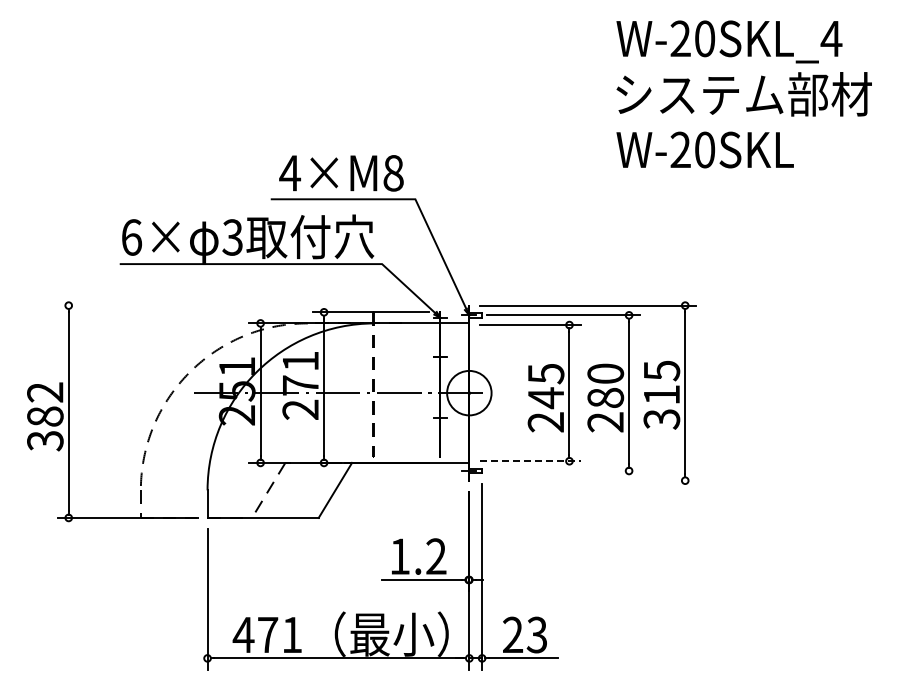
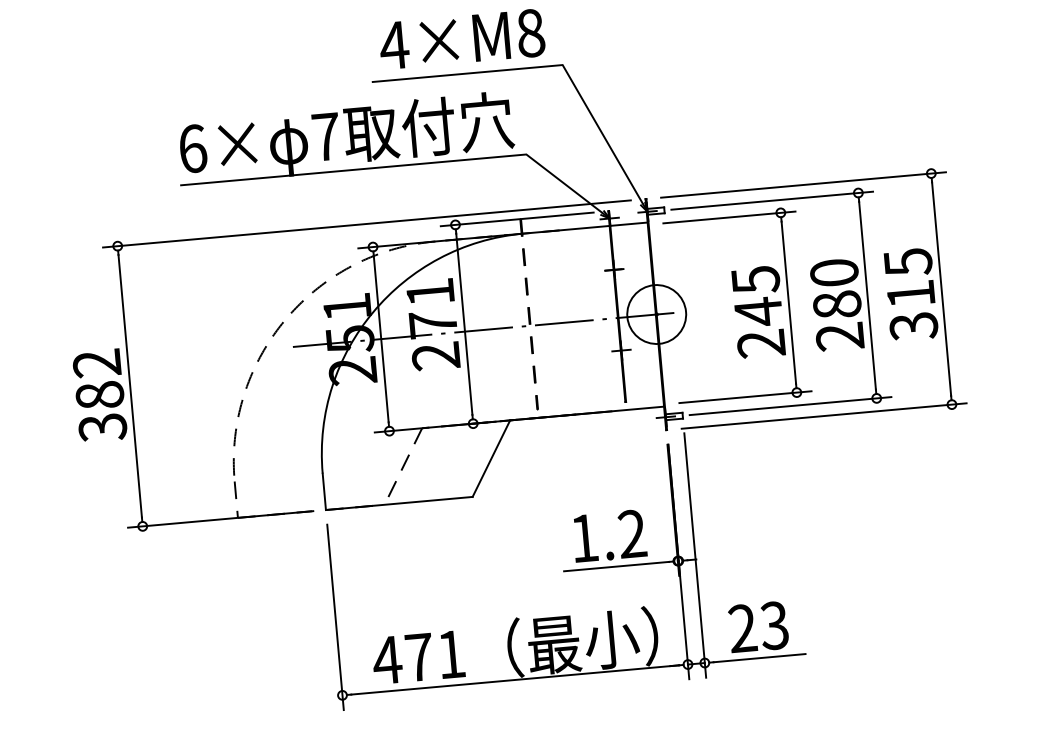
text: (232, 237) -> (325, 136), 3 -> 7
line: (257, 305) -> (366, 223), added
line: (531, 461) -> (746, 397), dashed -> solid
line: (563, 470) -> (790, 405), added
line: (588, 480) -> (824, 415), added

